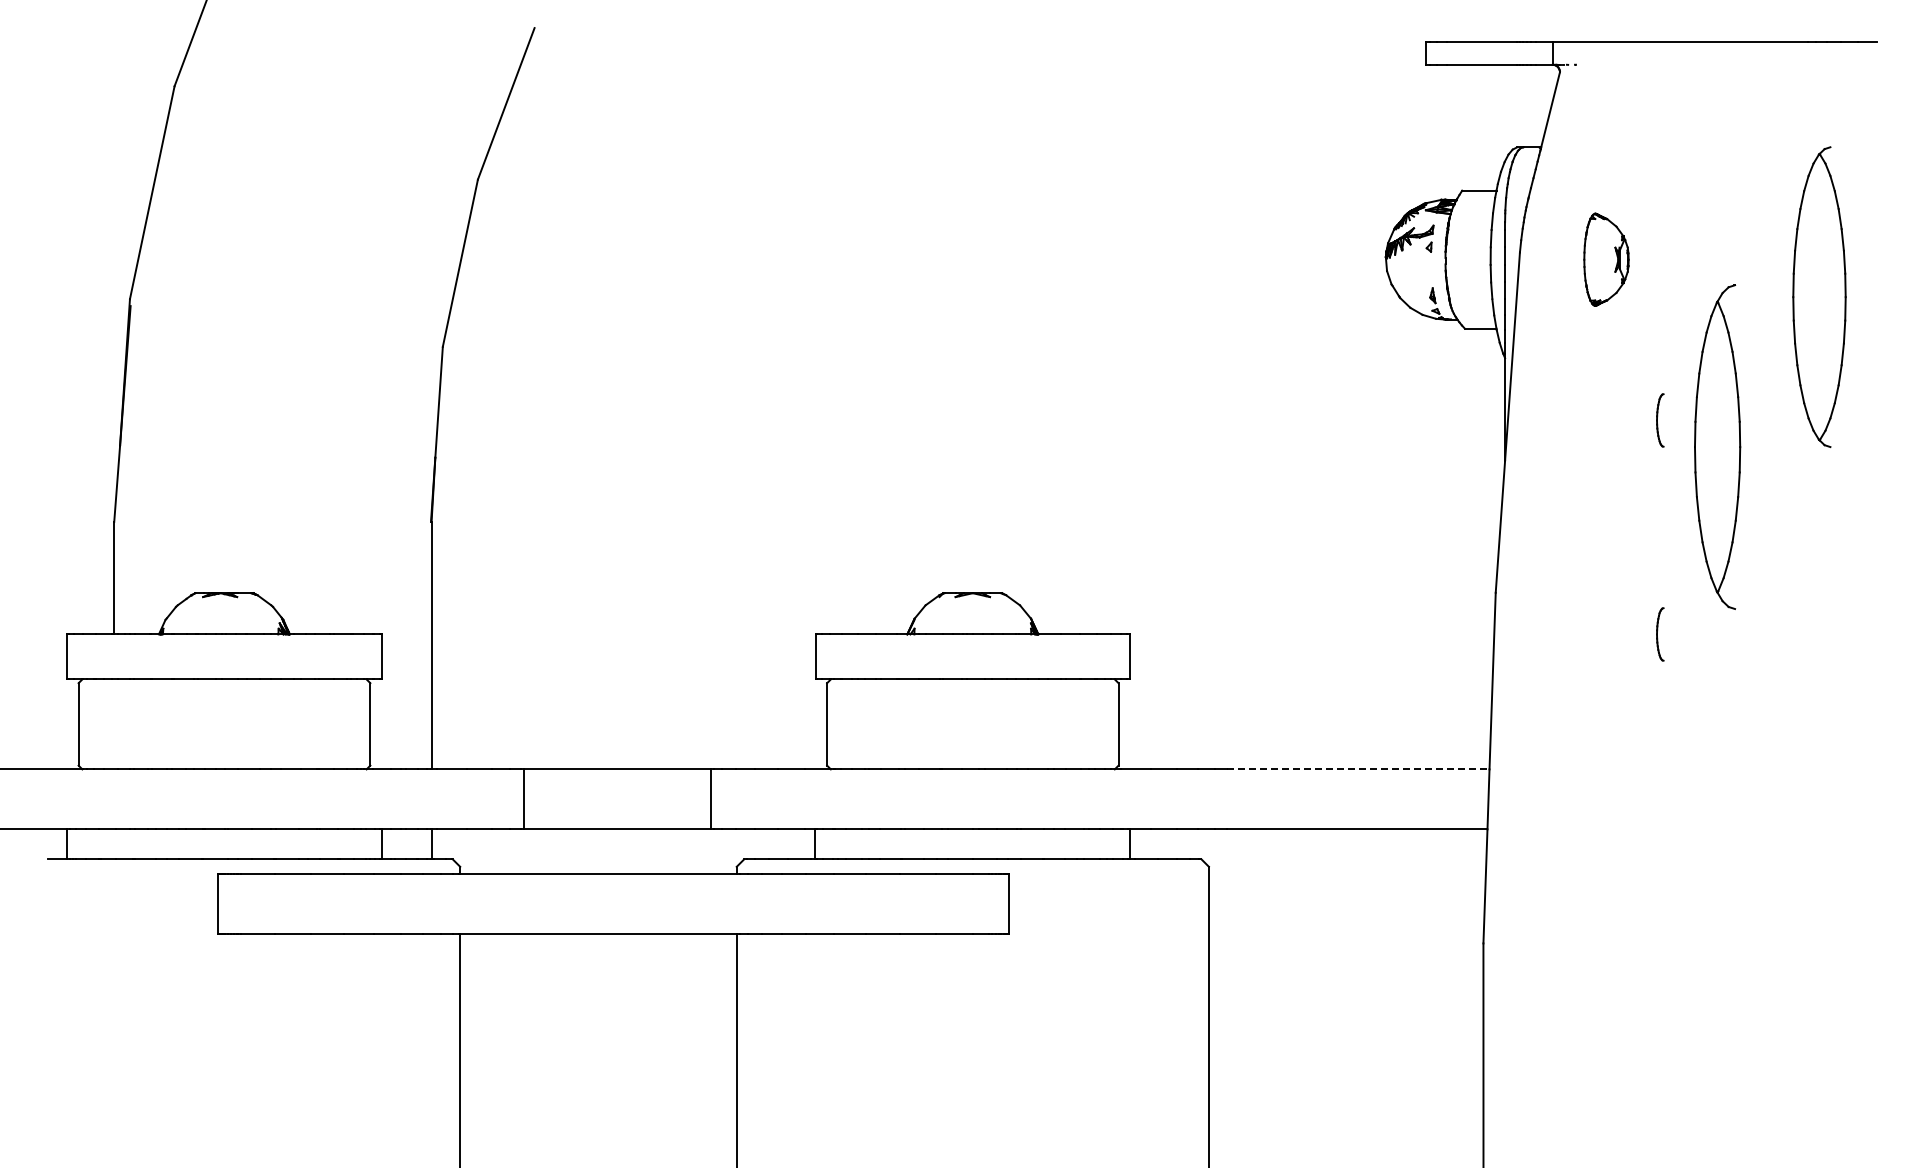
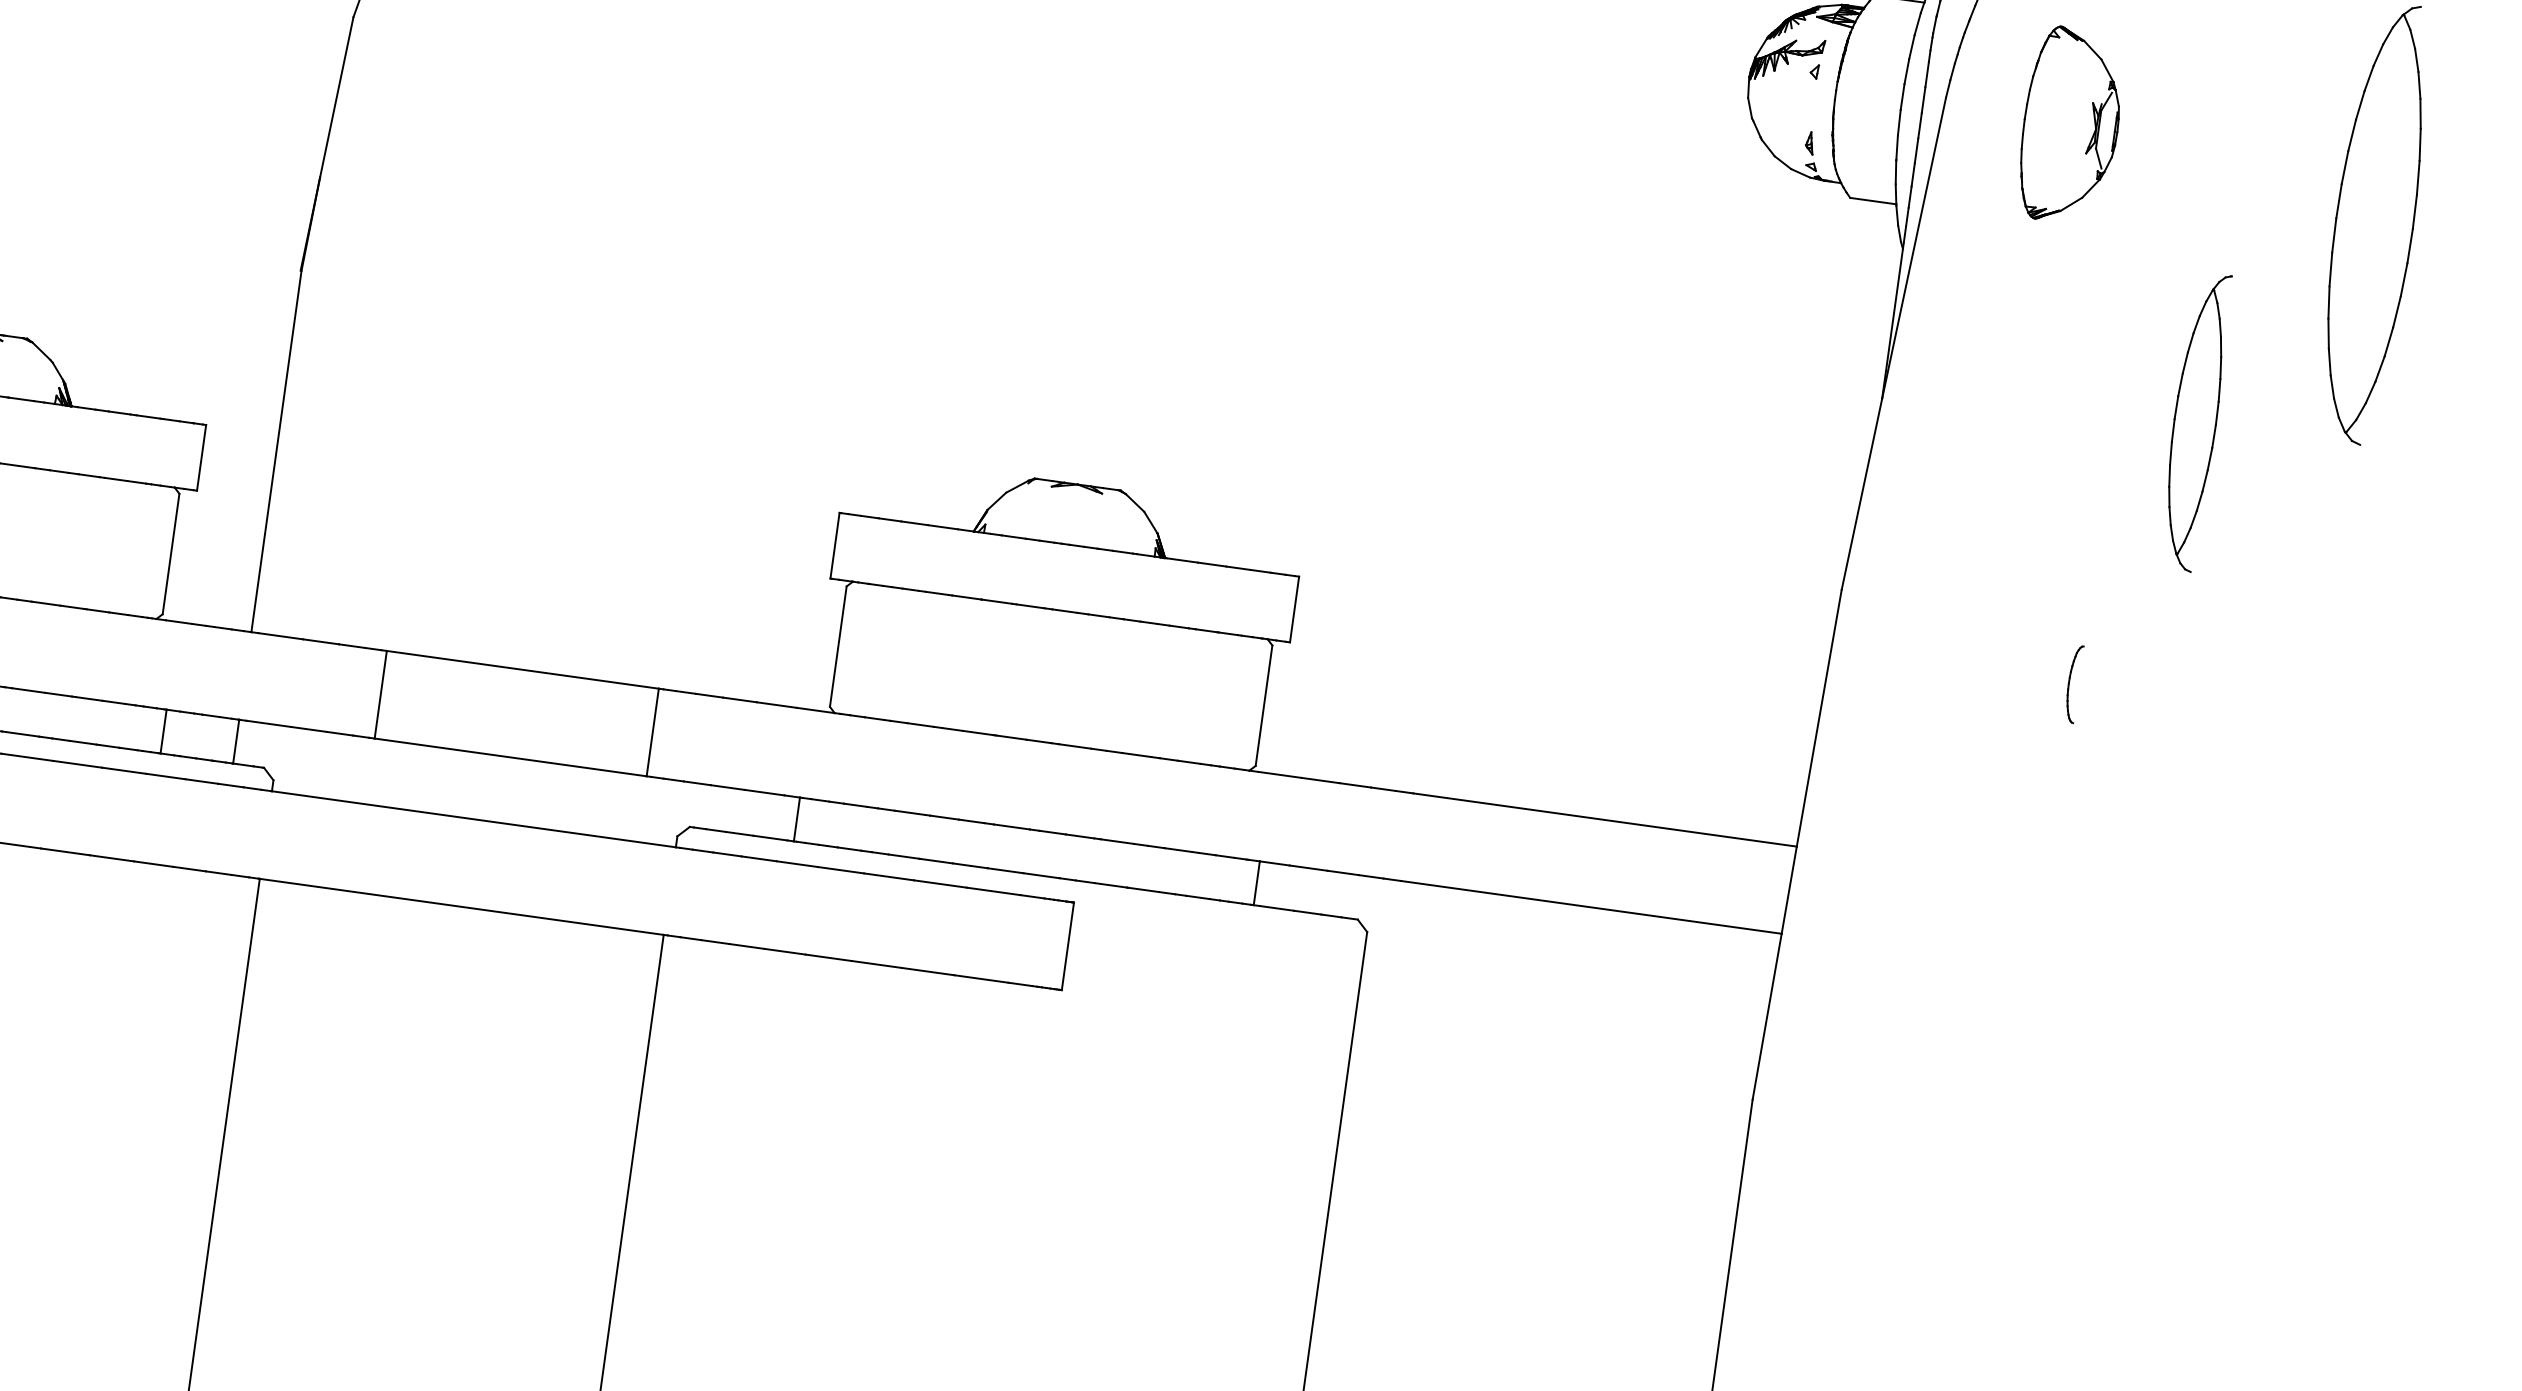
part: (1606, 259) -> (2071, 125), size x1.43
part: (1660, 420) -> (2117, 371), removed
part: (1717, 446) -> (2195, 421), size x0.62
line: (1358, 769) -> (1605, 820), dashed -> solid

